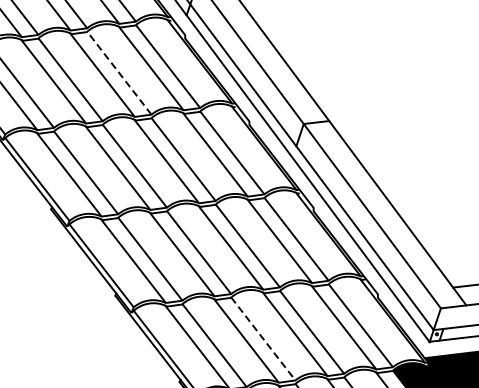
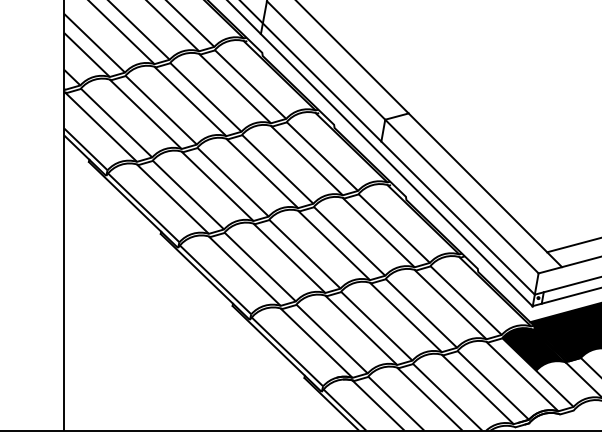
line: (118, 73) -> (205, 97), dashed -> solid
line: (263, 339) -> (376, 326), dashed -> solid

